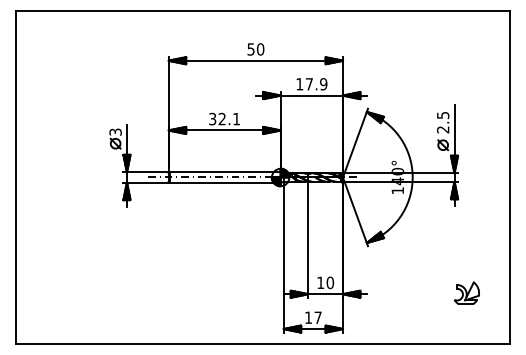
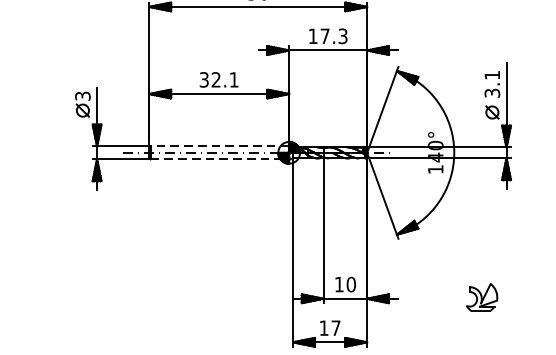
text: (323, 84) -> (342, 36), 17.9 -> 17.3
text: (443, 122) -> (492, 84), 2.5 -> 3.1
line: (224, 172) -> (219, 146), solid -> dashed
line: (225, 182) -> (220, 159), solid -> dashed
part: (466, 292) -> (481, 296), moved

